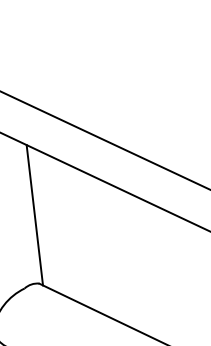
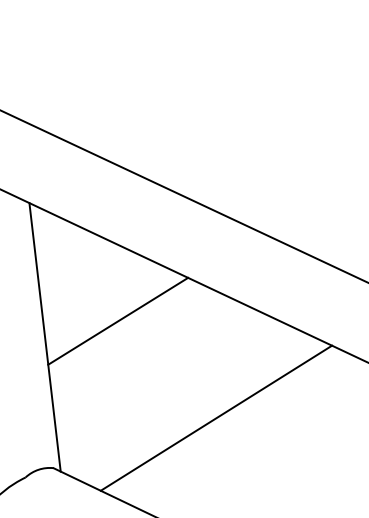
line: (72, 206) -> (117, 320), added
line: (123, 257) -> (214, 418), added

